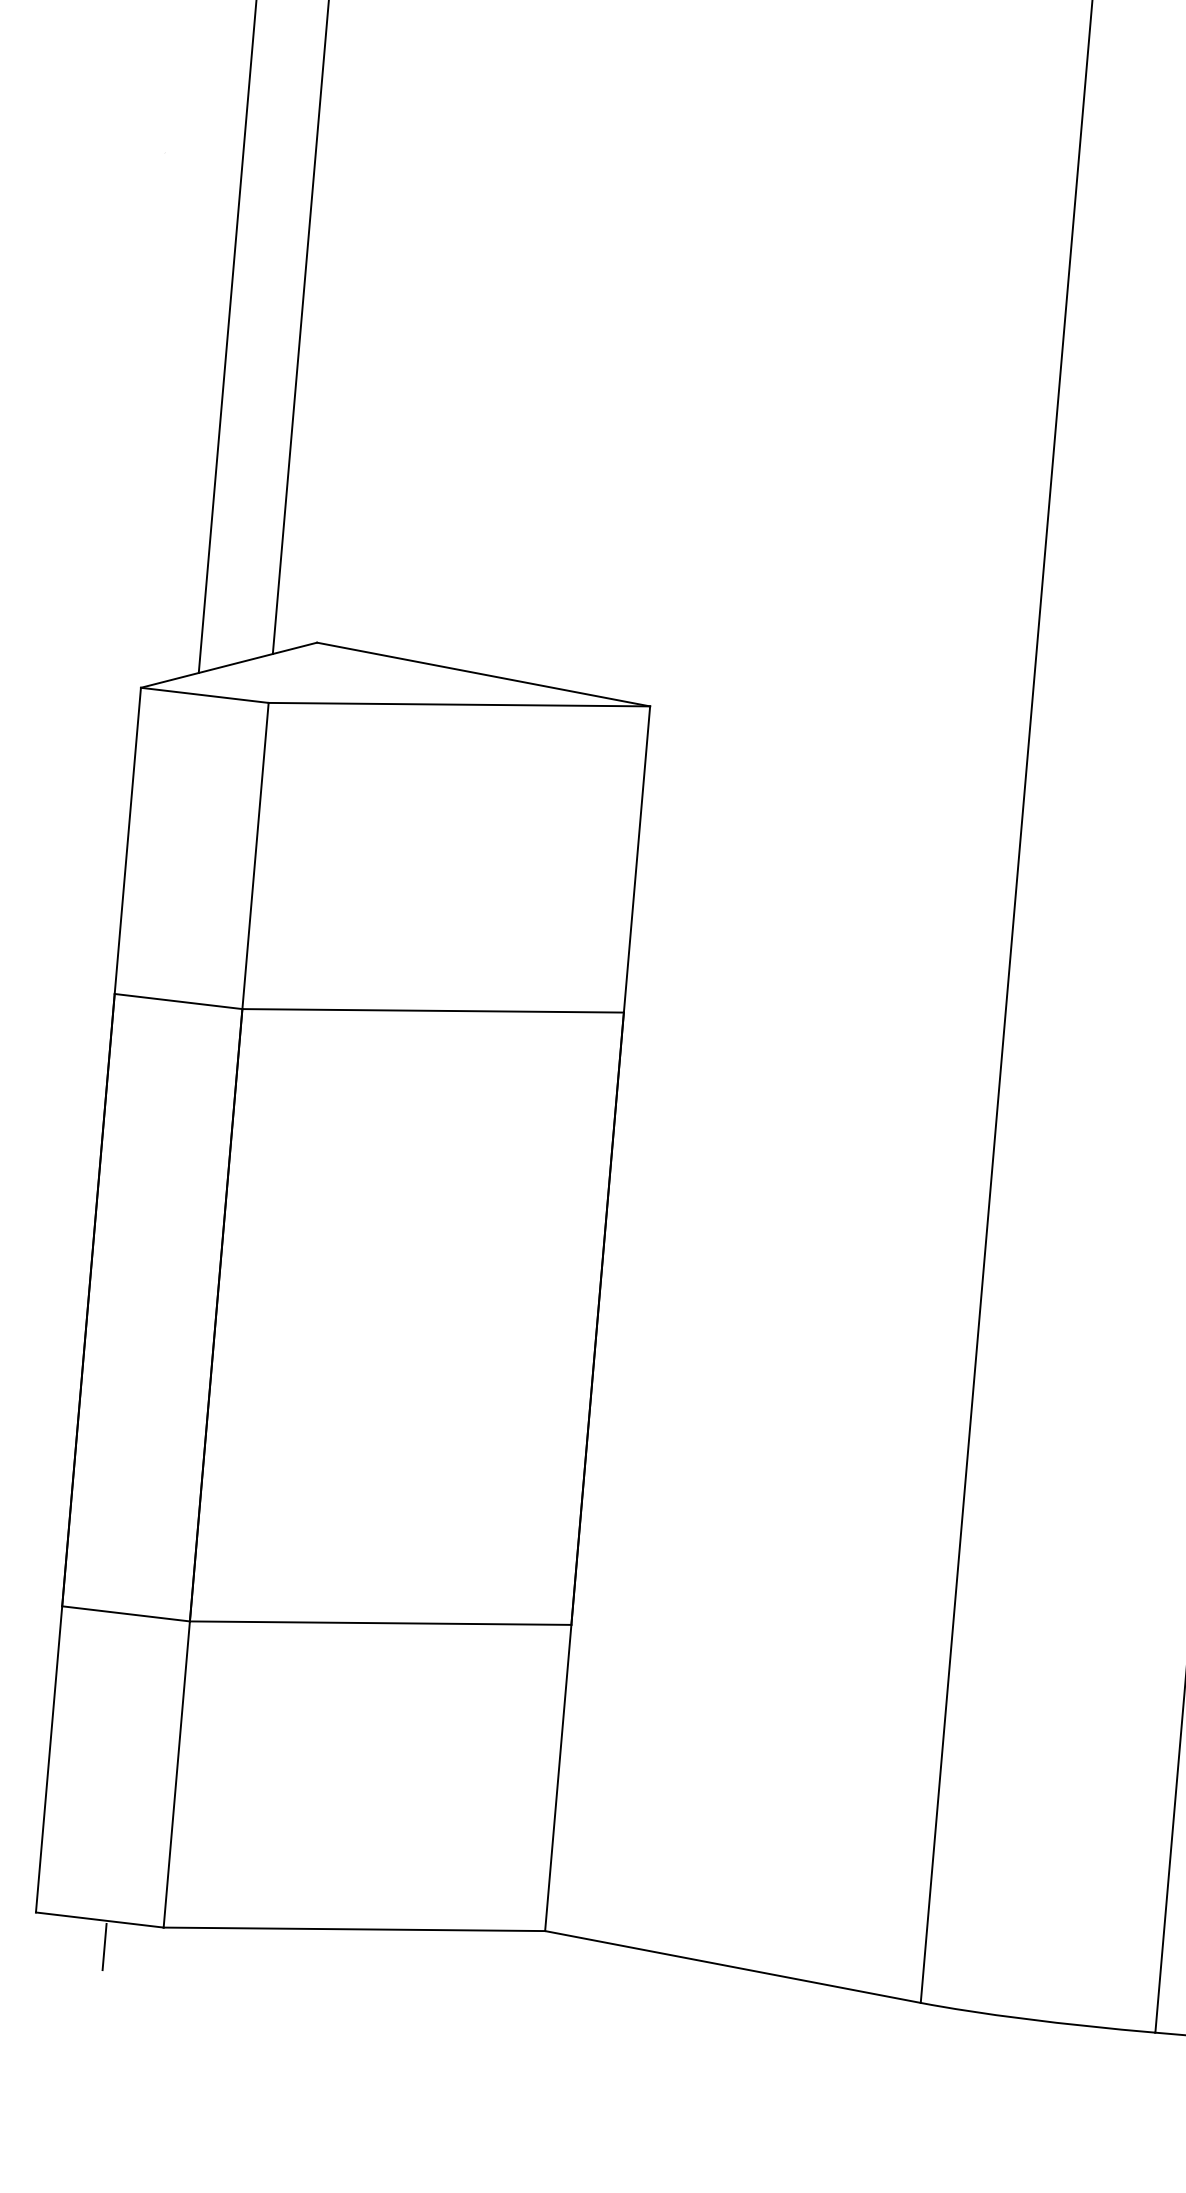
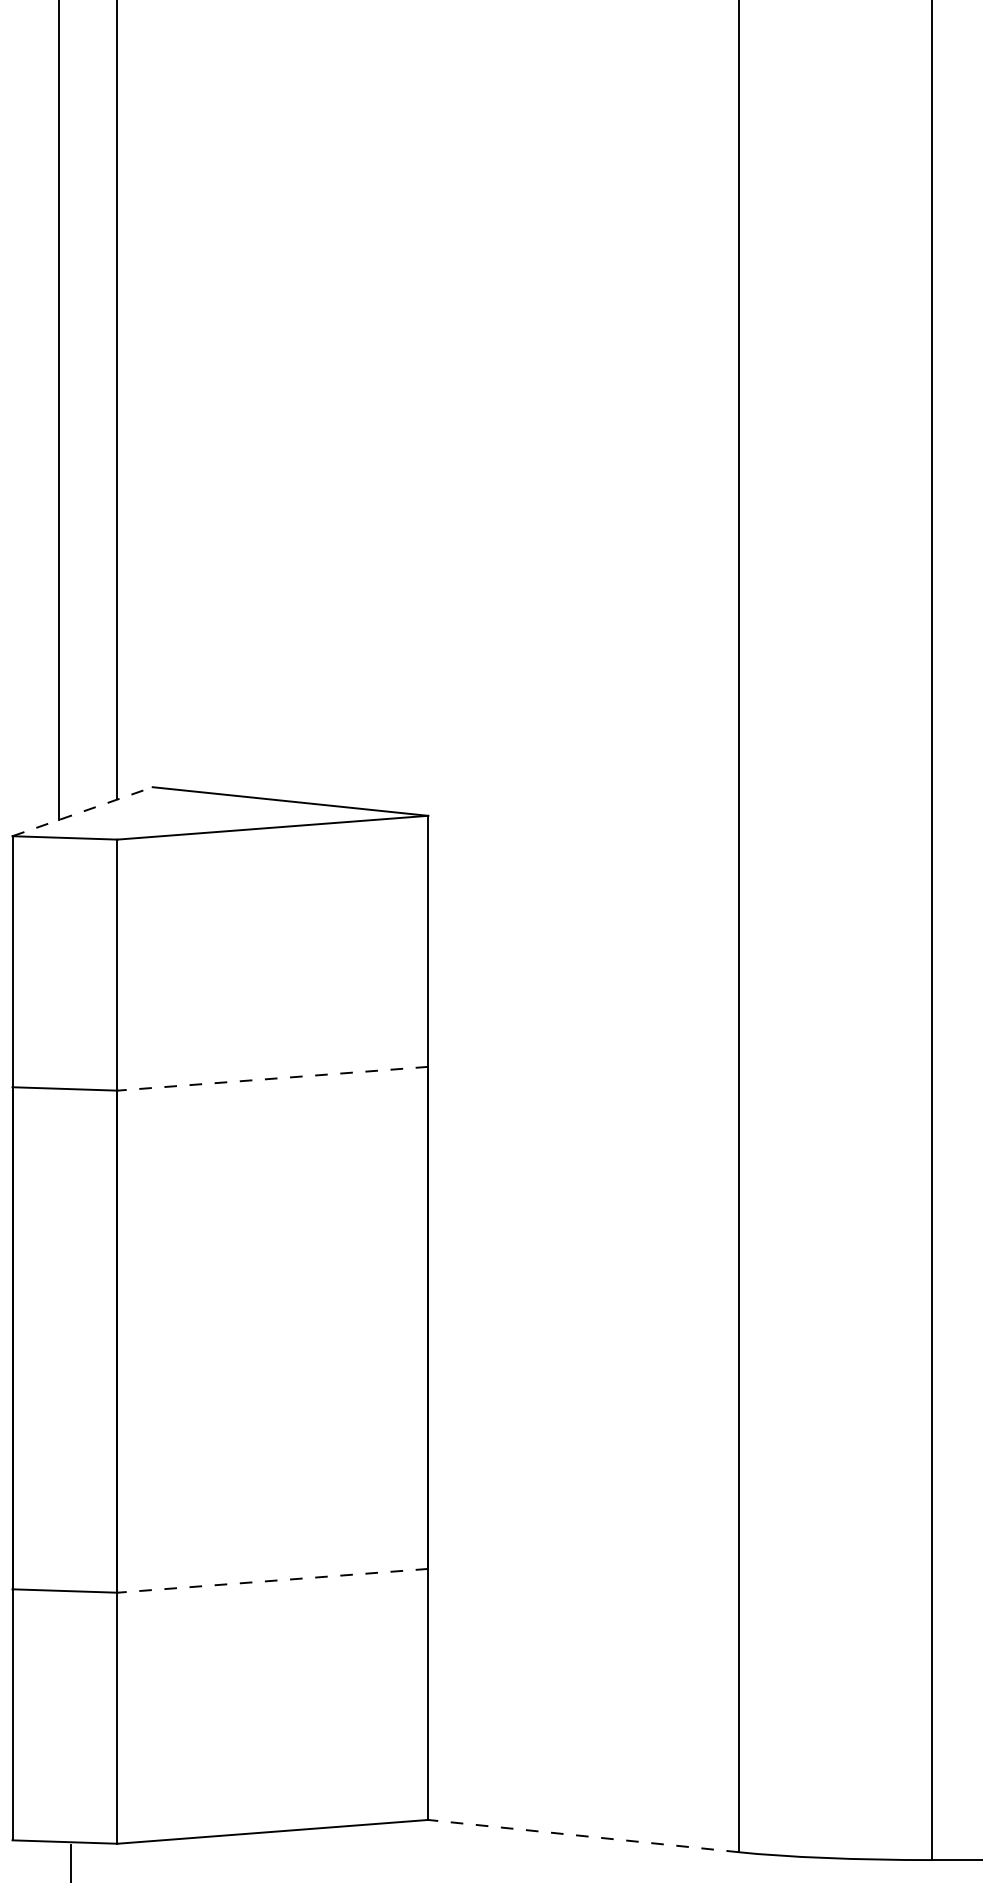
line: (230, 665) -> (83, 811), solid -> dashed
line: (432, 1010) -> (272, 1078), solid -> dashed
line: (380, 1622) -> (272, 1580), solid -> dashed
line: (732, 1967) -> (583, 1836), solid -> dashed

